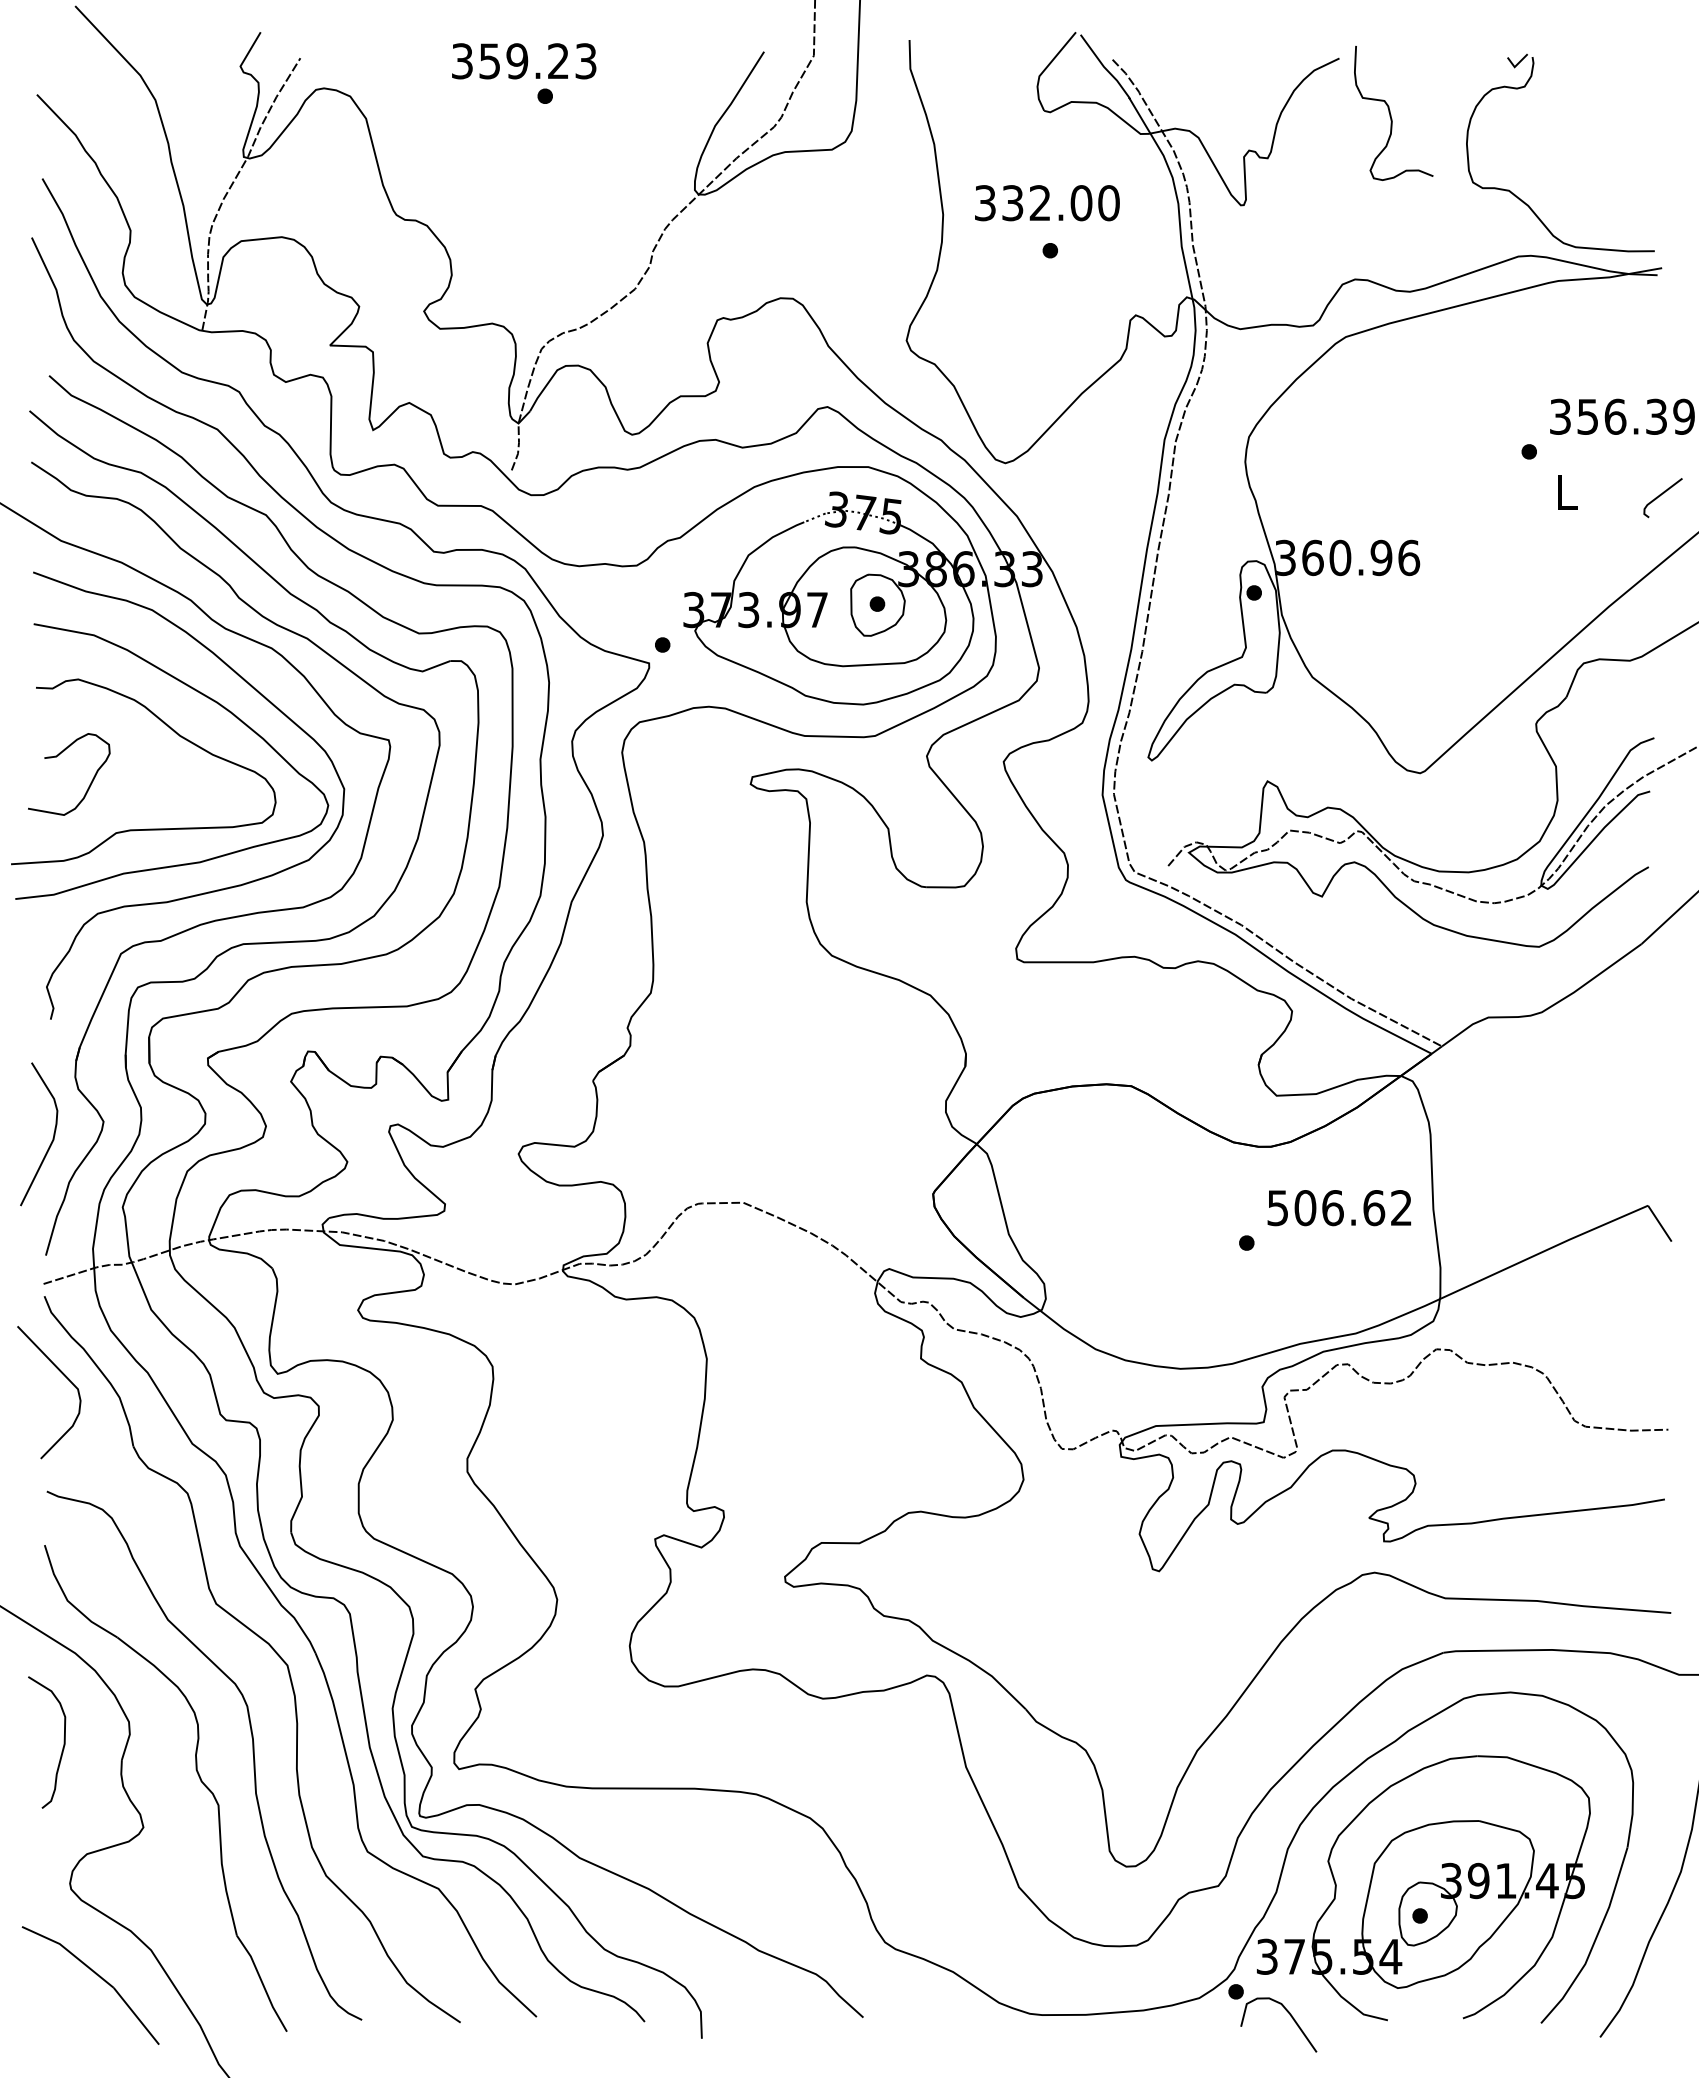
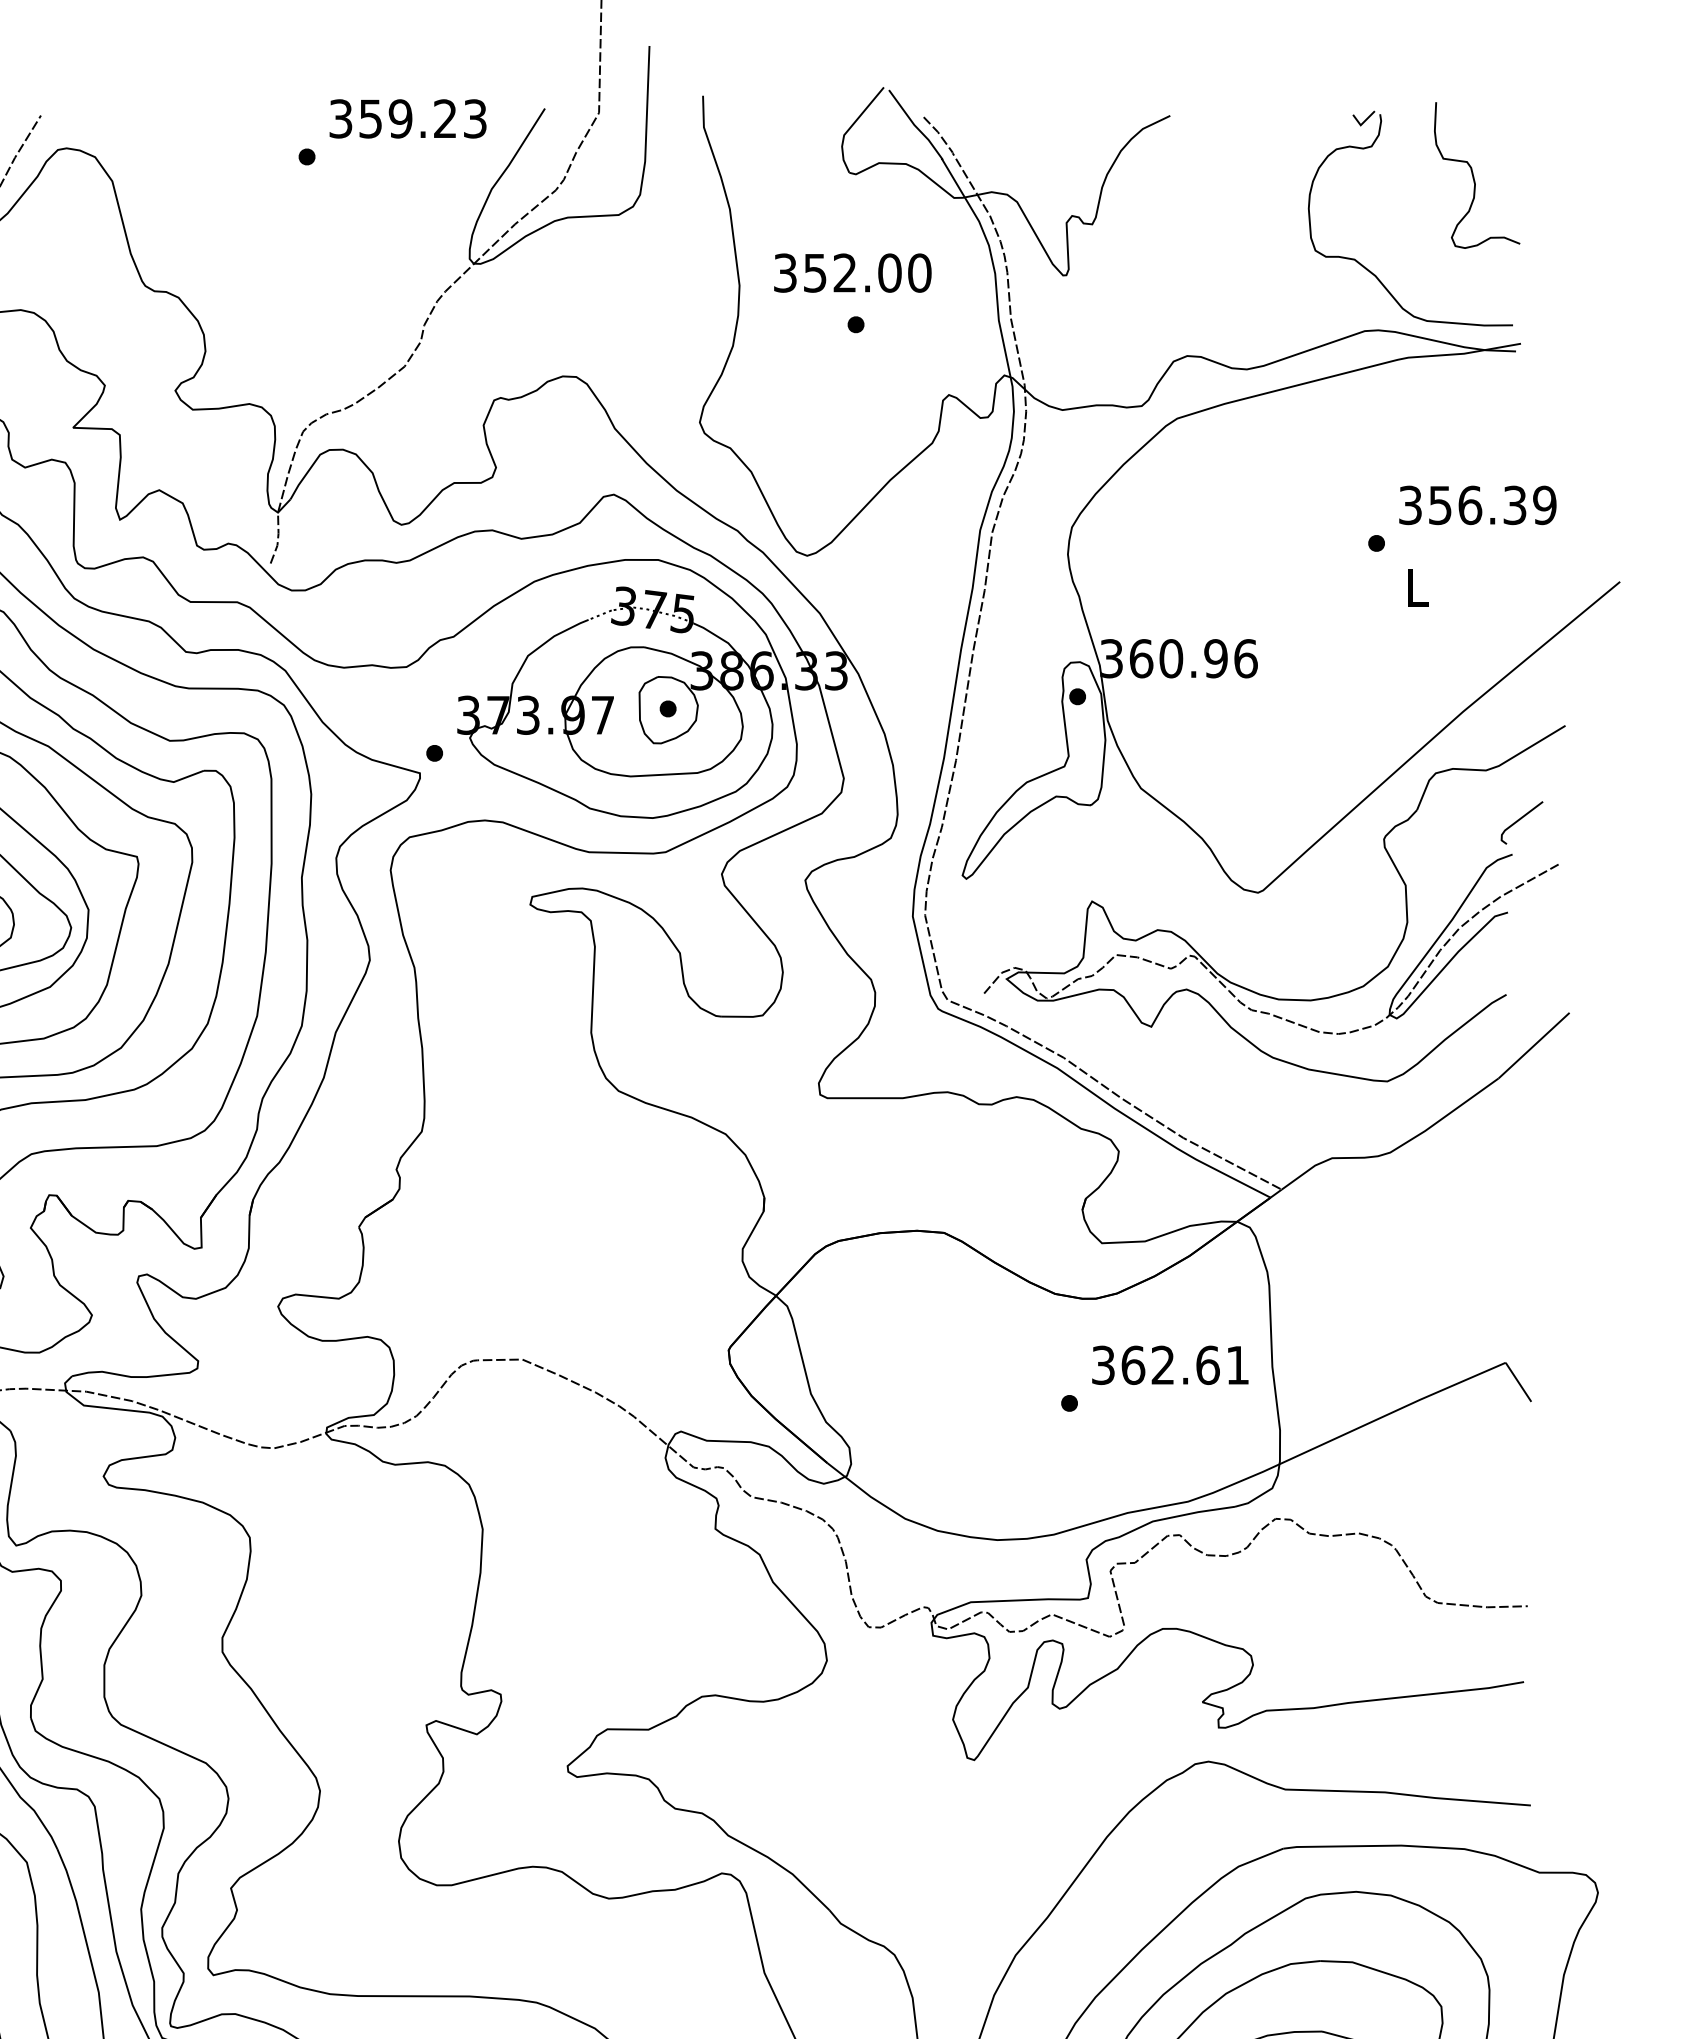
text: (524, 61) -> (408, 119), moved
curve: (1391, 114) -> (1474, 176), moved
text: (1013, 202) -> (816, 272), 332.00 -> 352.00
line: (1660, 496) -> (1519, 821), moved
text: (1339, 1208) -> (1170, 1365), 506.62 -> 362.61

